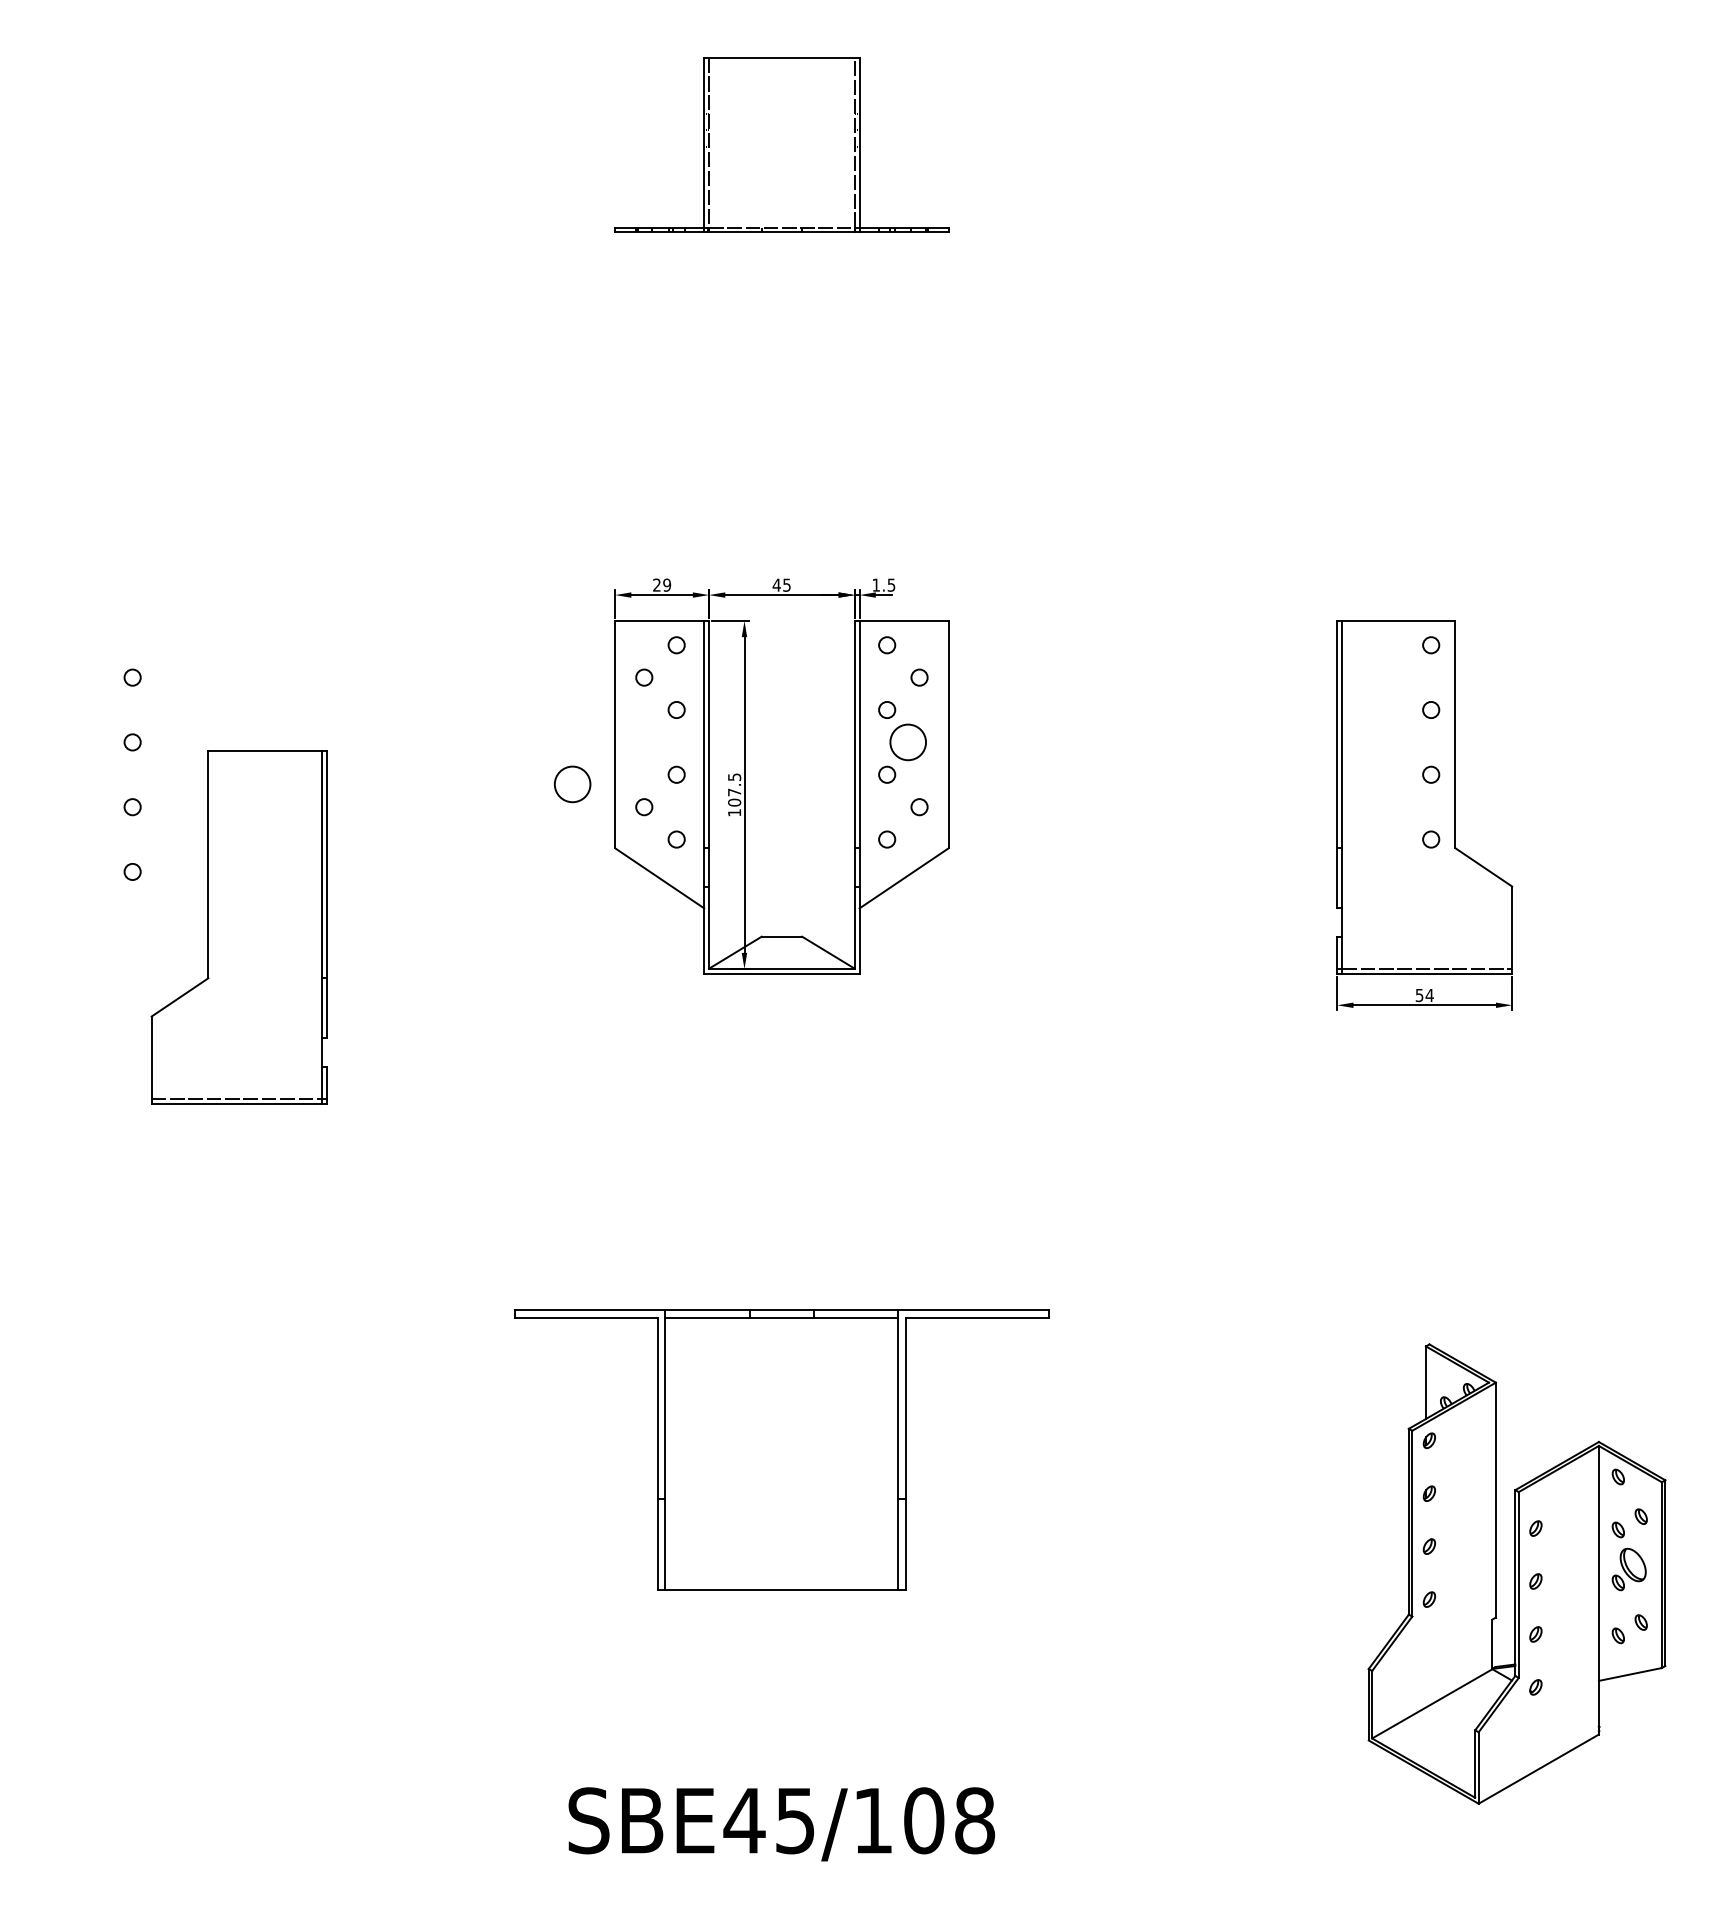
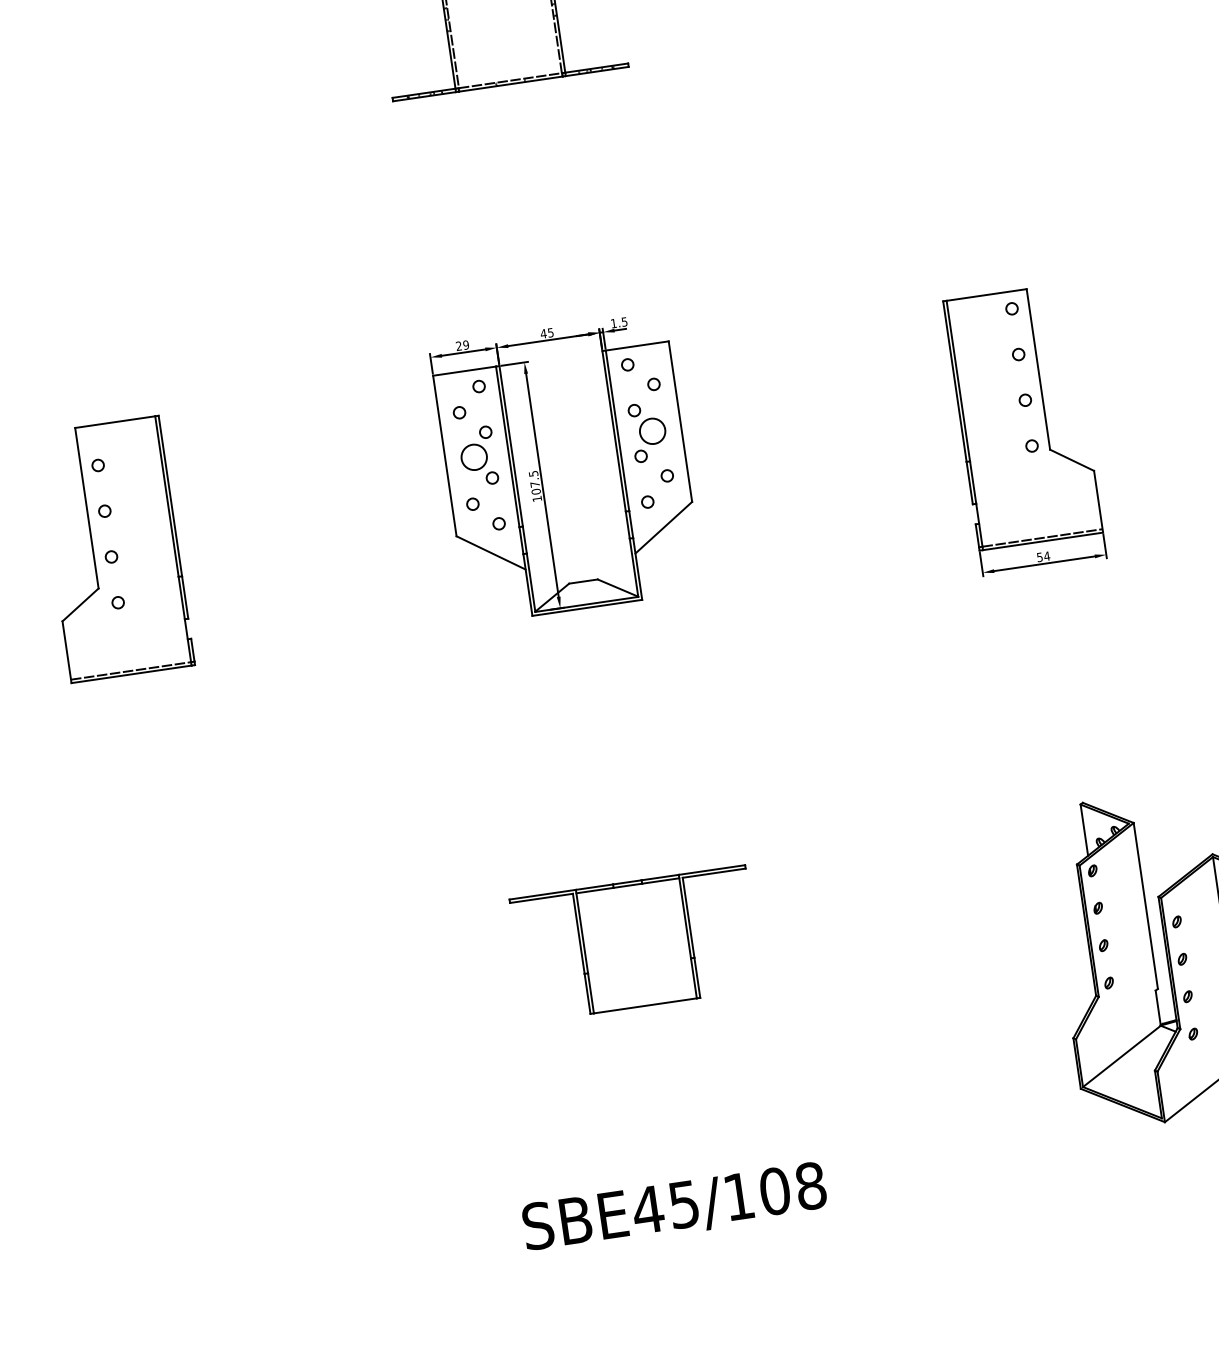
circle: (572, 784) -> (474, 457), moved
part: (238, 927) -> (114, 549), moved
part: (781, 1449) -> (636, 943), size x0.62

